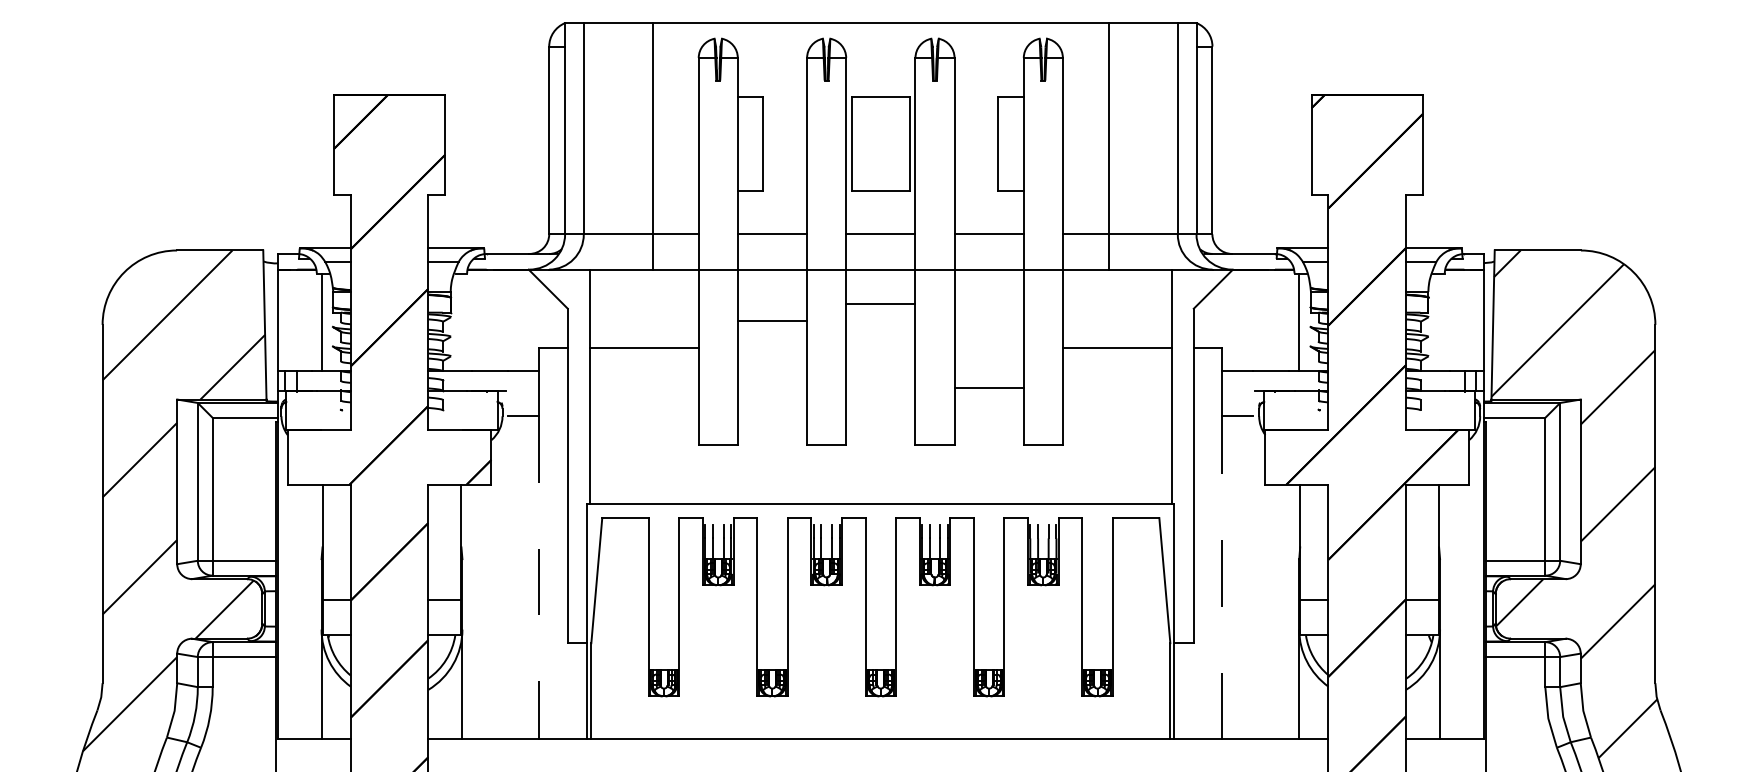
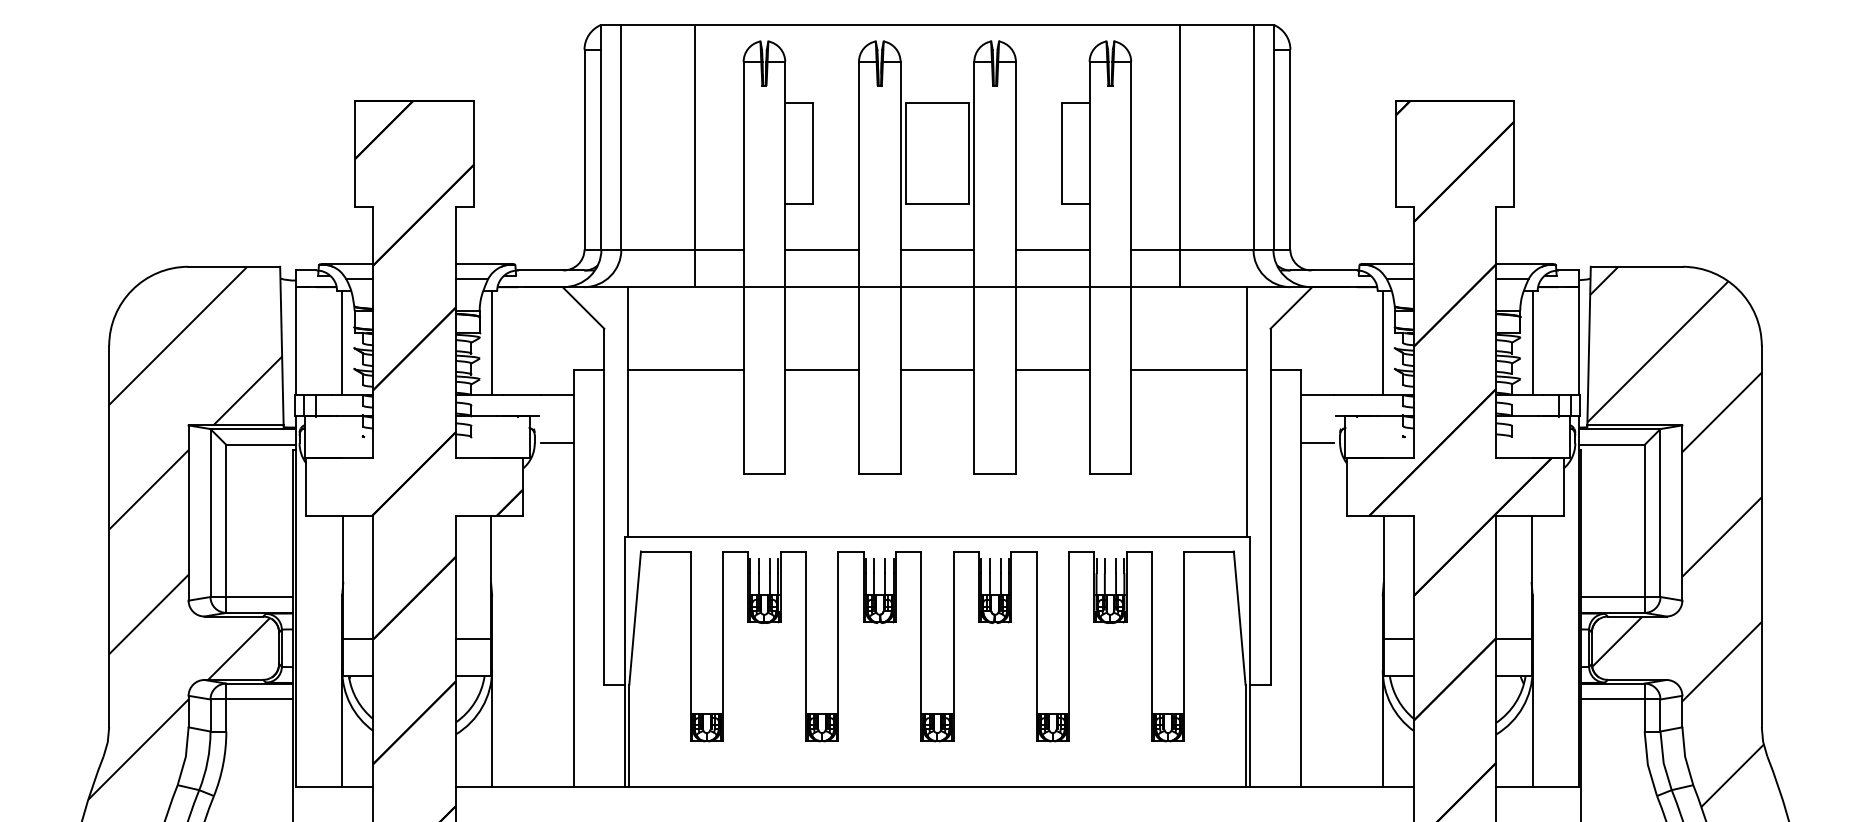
line: (880, 303) -> (937, 370), moved
line: (772, 320) -> (822, 370), moved
line: (462, 322) -> (492, 343), added
line: (1440, 322) -> (1533, 343), added
line: (988, 387) -> (1052, 370), moved
line: (1222, 577) -> (1301, 614), dashed -> solid
line: (539, 578) -> (574, 615), dashed -> solid

